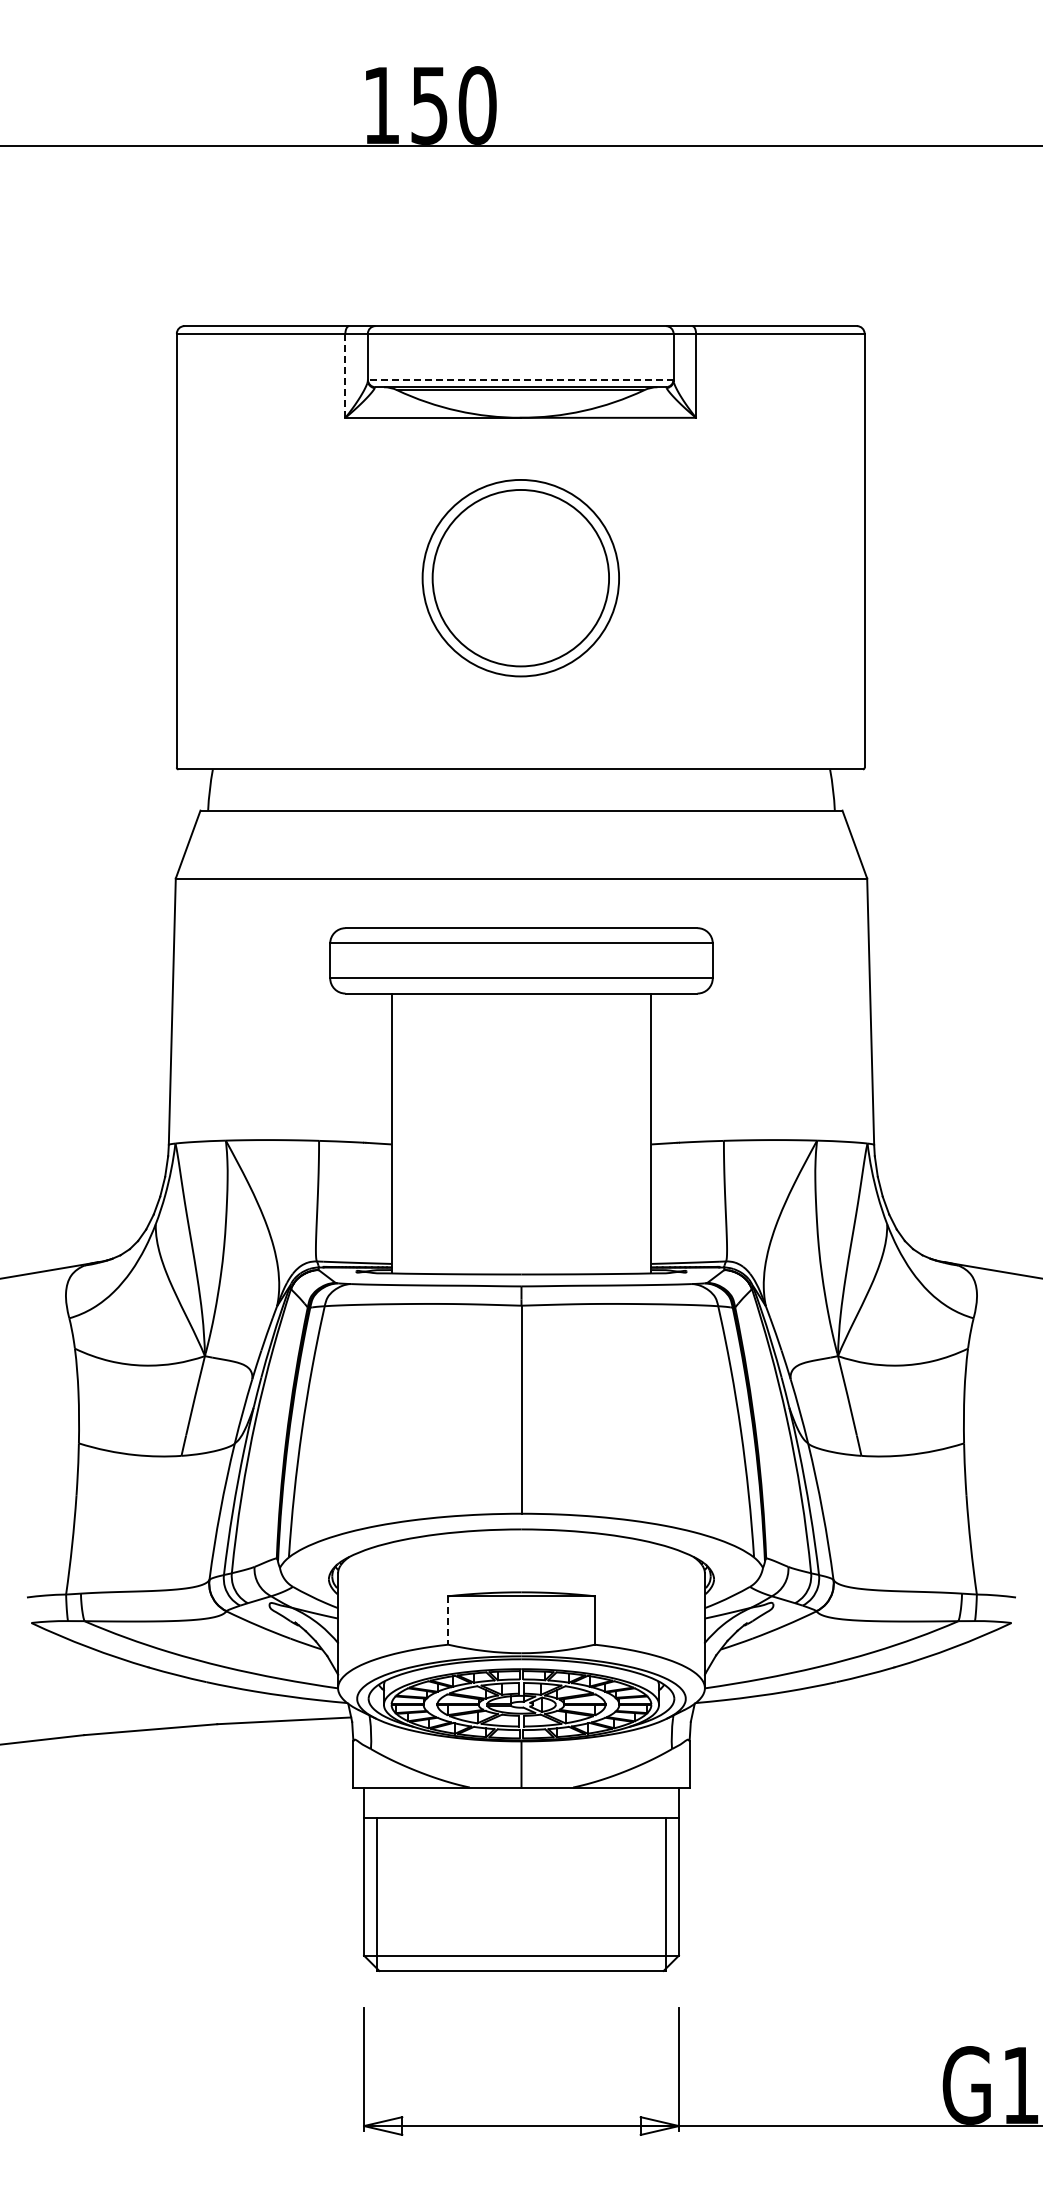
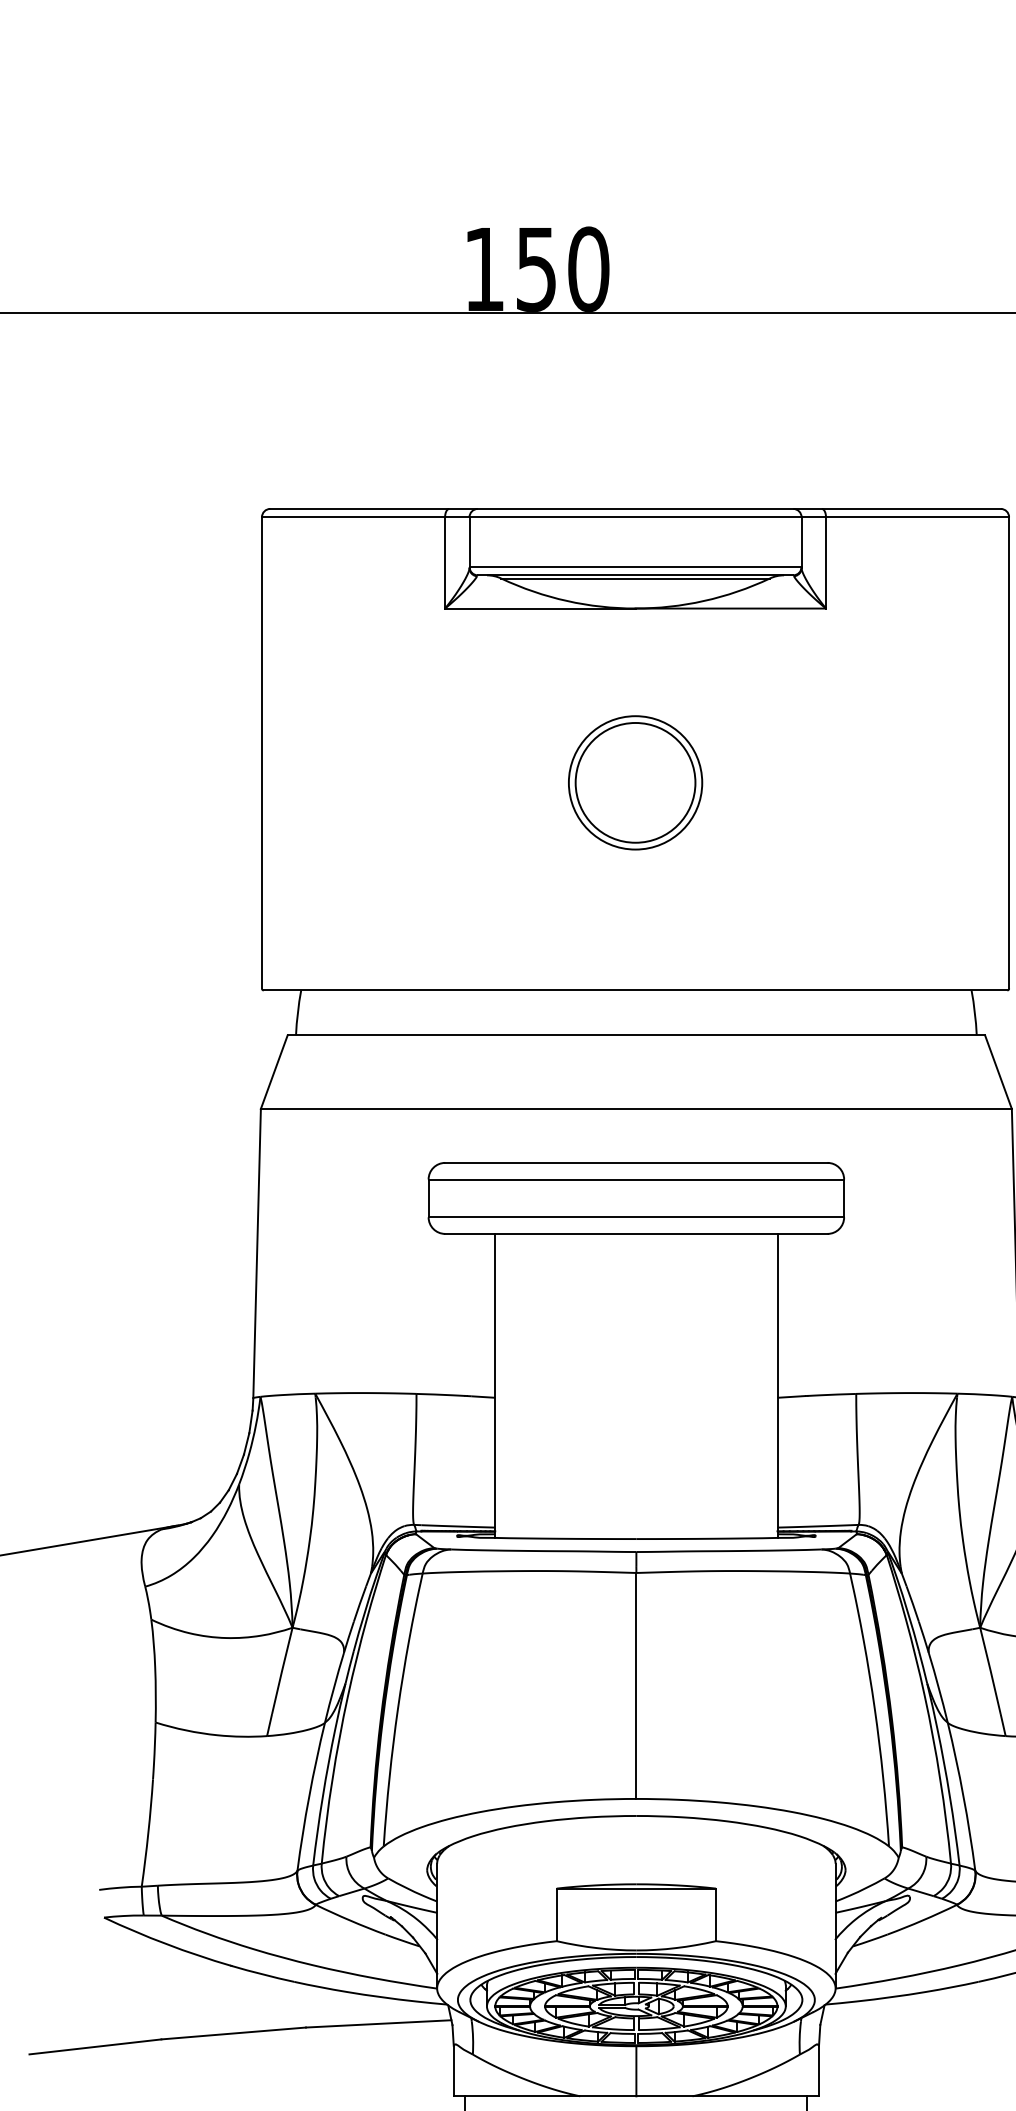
line: (345, 375) -> (445, 562), dashed -> solid
line: (520, 379) -> (635, 566), dashed -> solid
part: (520, 578) -> (635, 783), size x0.62
line: (448, 1620) -> (557, 1914), dashed -> solid

